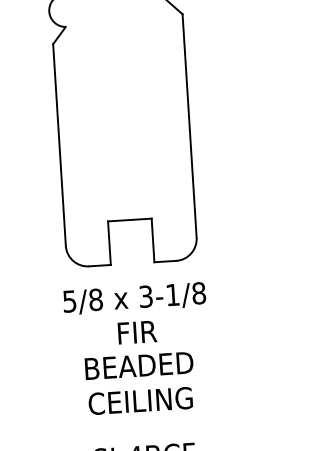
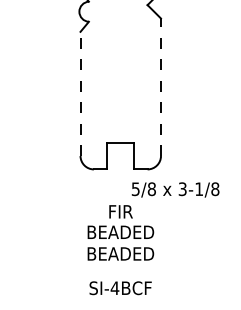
line: (190, 126) -> (161, 87), solid -> dashed
line: (59, 144) -> (80, 93), solid -> dashed
text: (134, 297) -> (175, 189), moved
text: (140, 400) -> (120, 253), CEILING -> BEADED

